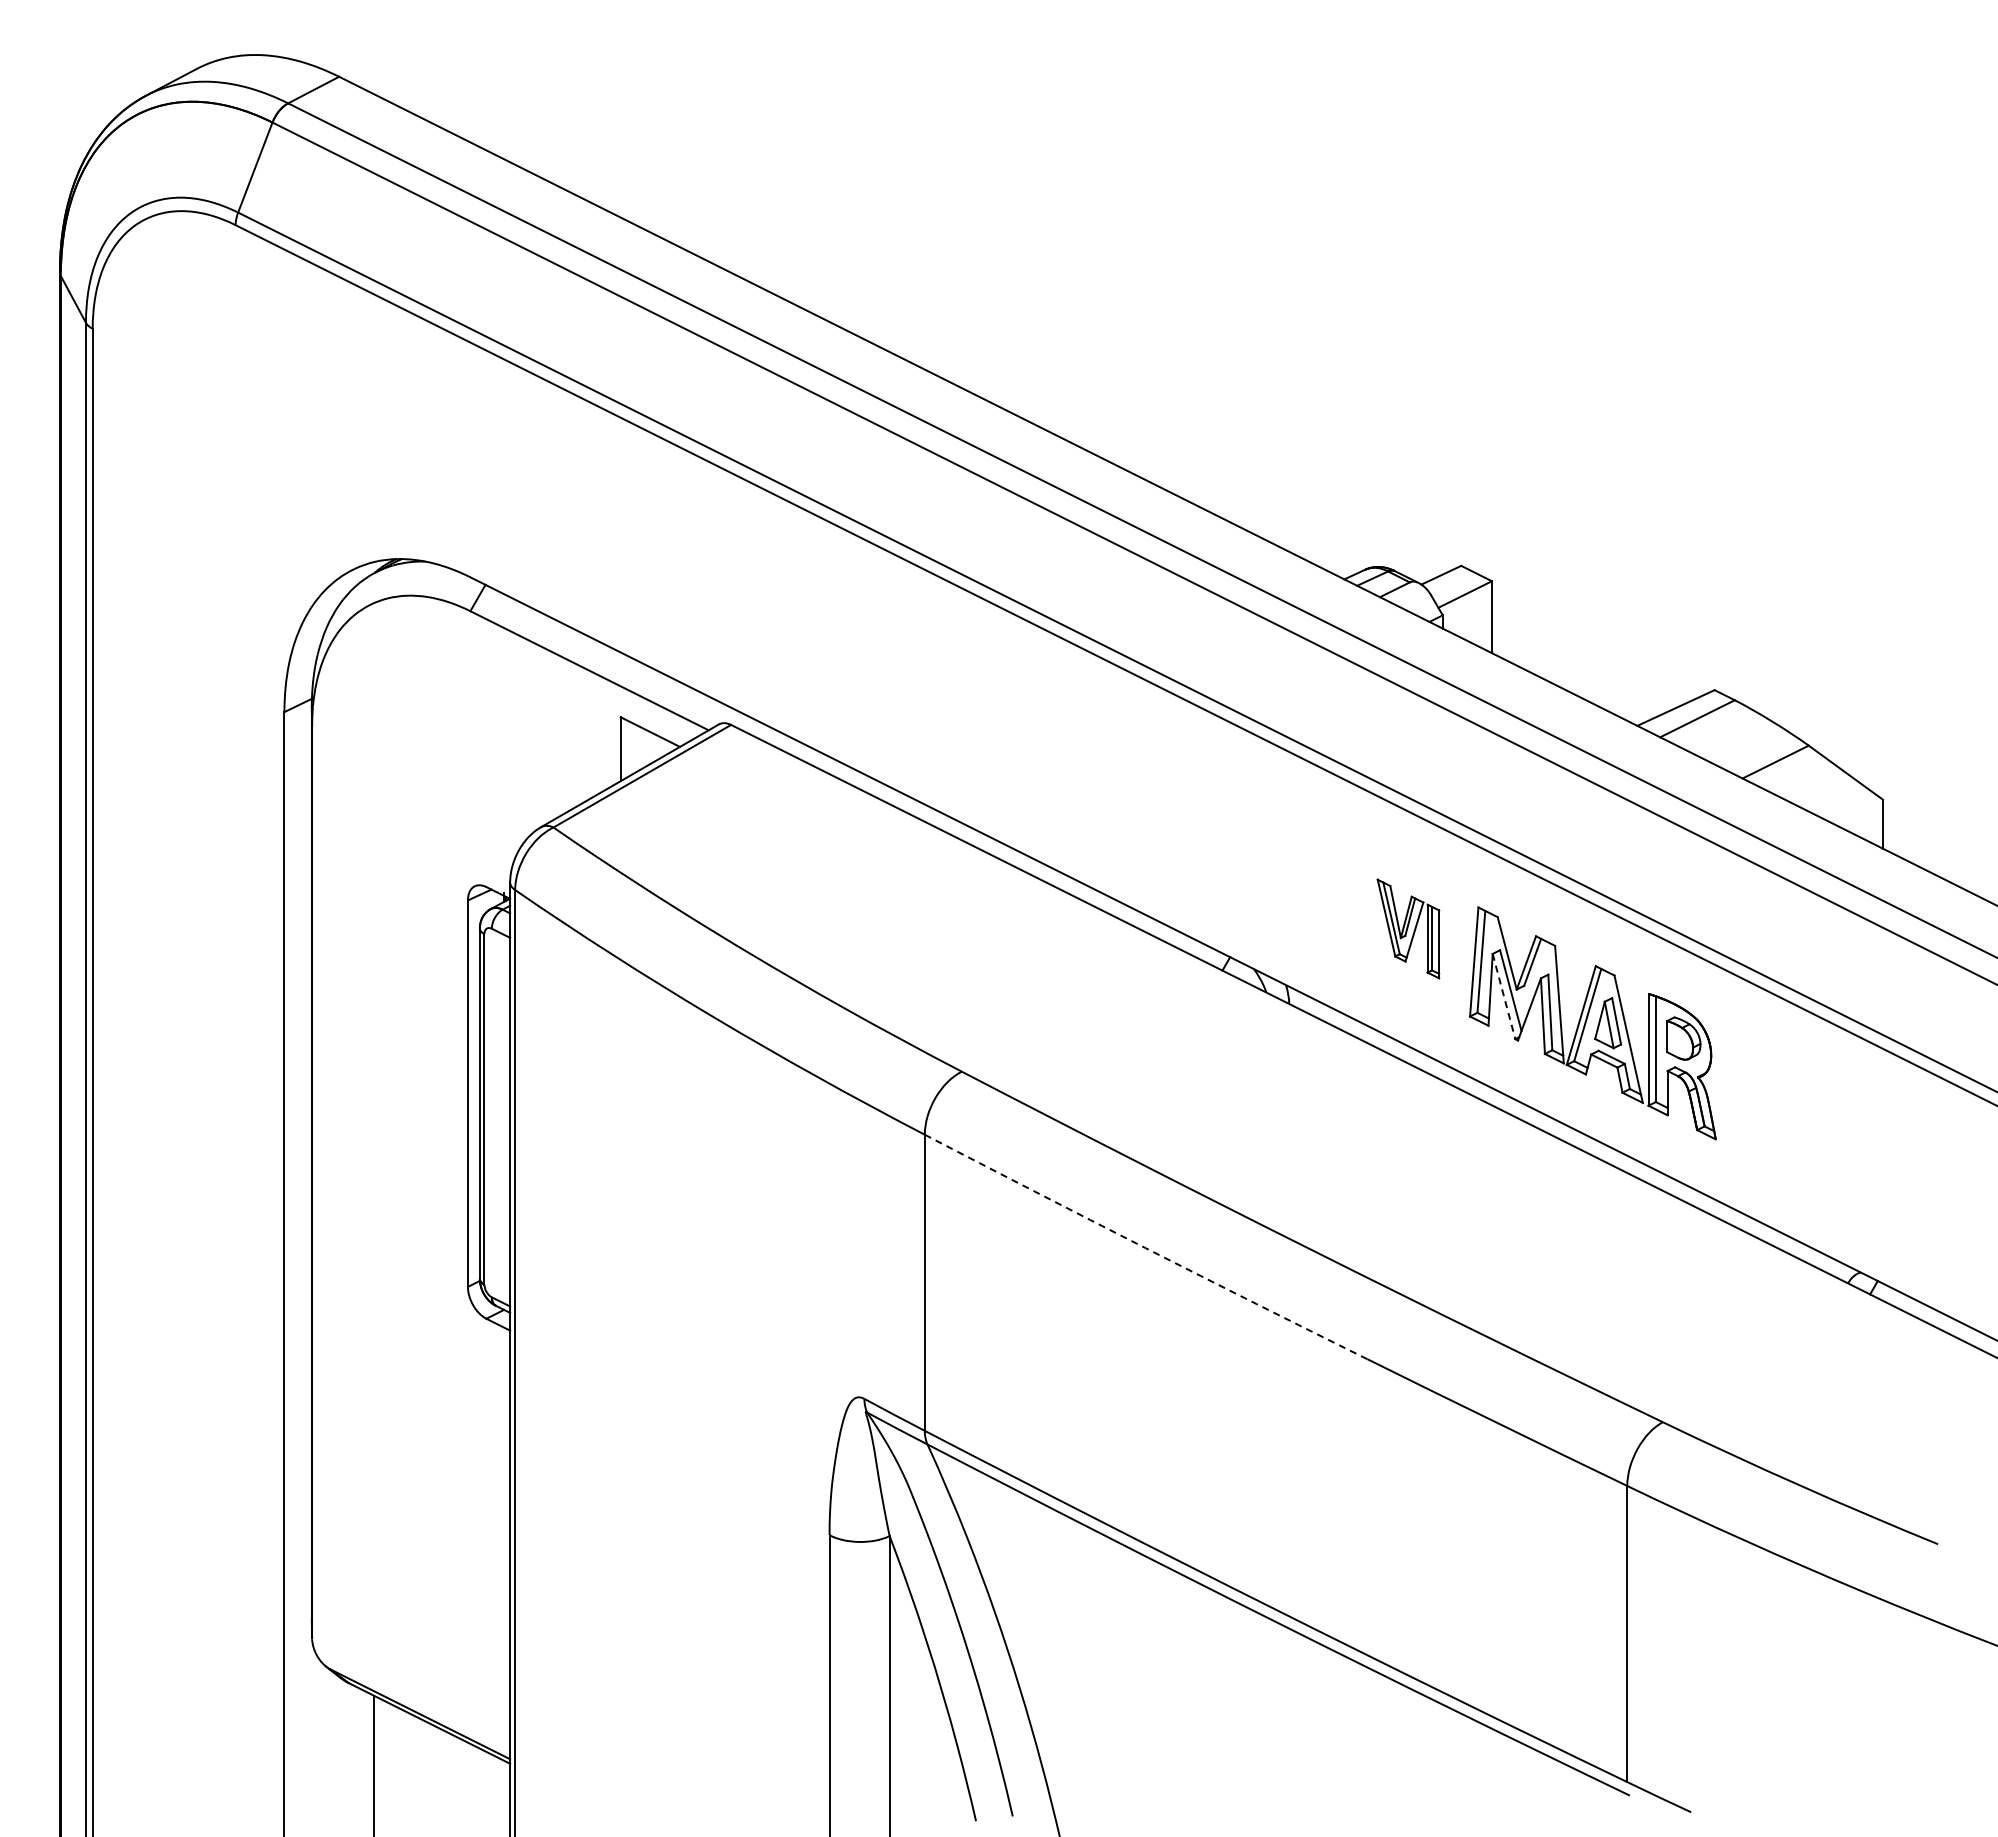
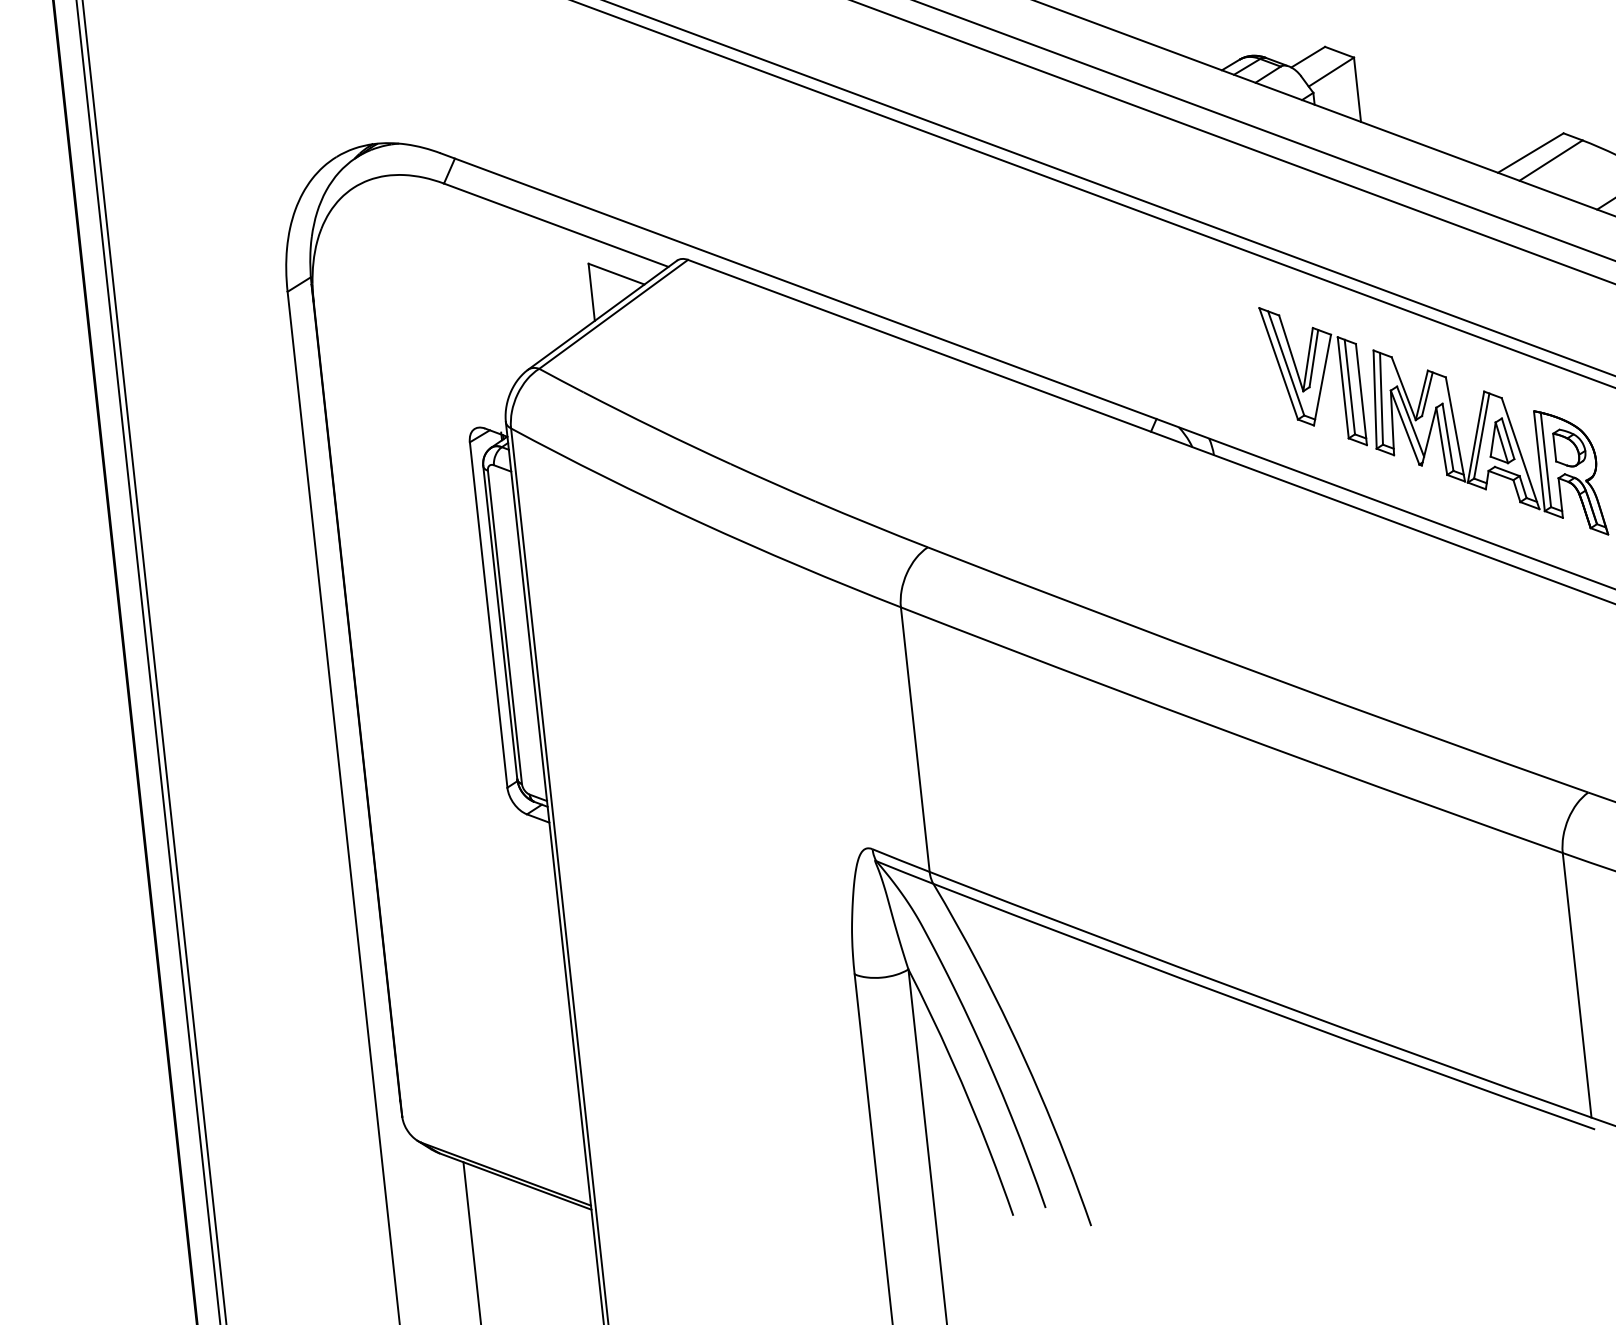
part: (1408, 928) -> (1313, 376), size x1.67
line: (1504, 997) -> (1405, 428), dashed -> solid
arc: (1145, 1248) -> (1109, 687), dashed -> solid

